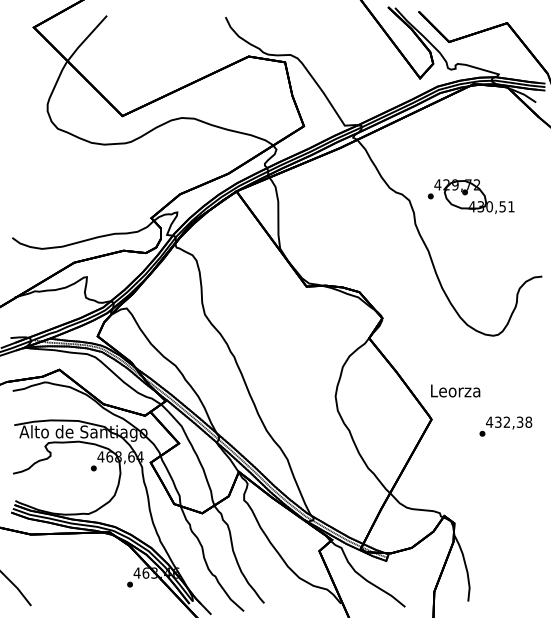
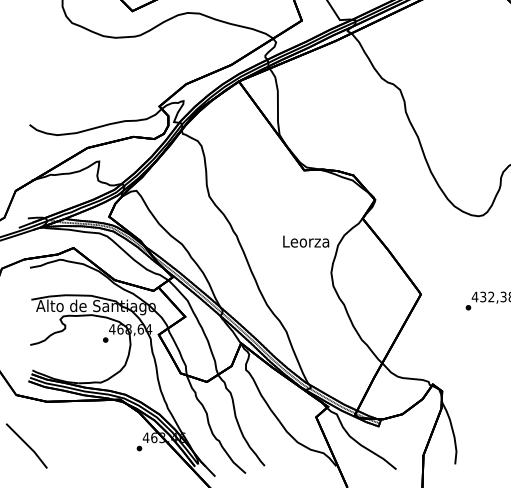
part: (470, 196) -> (457, 86), removed
text: (455, 390) -> (306, 241), moved

